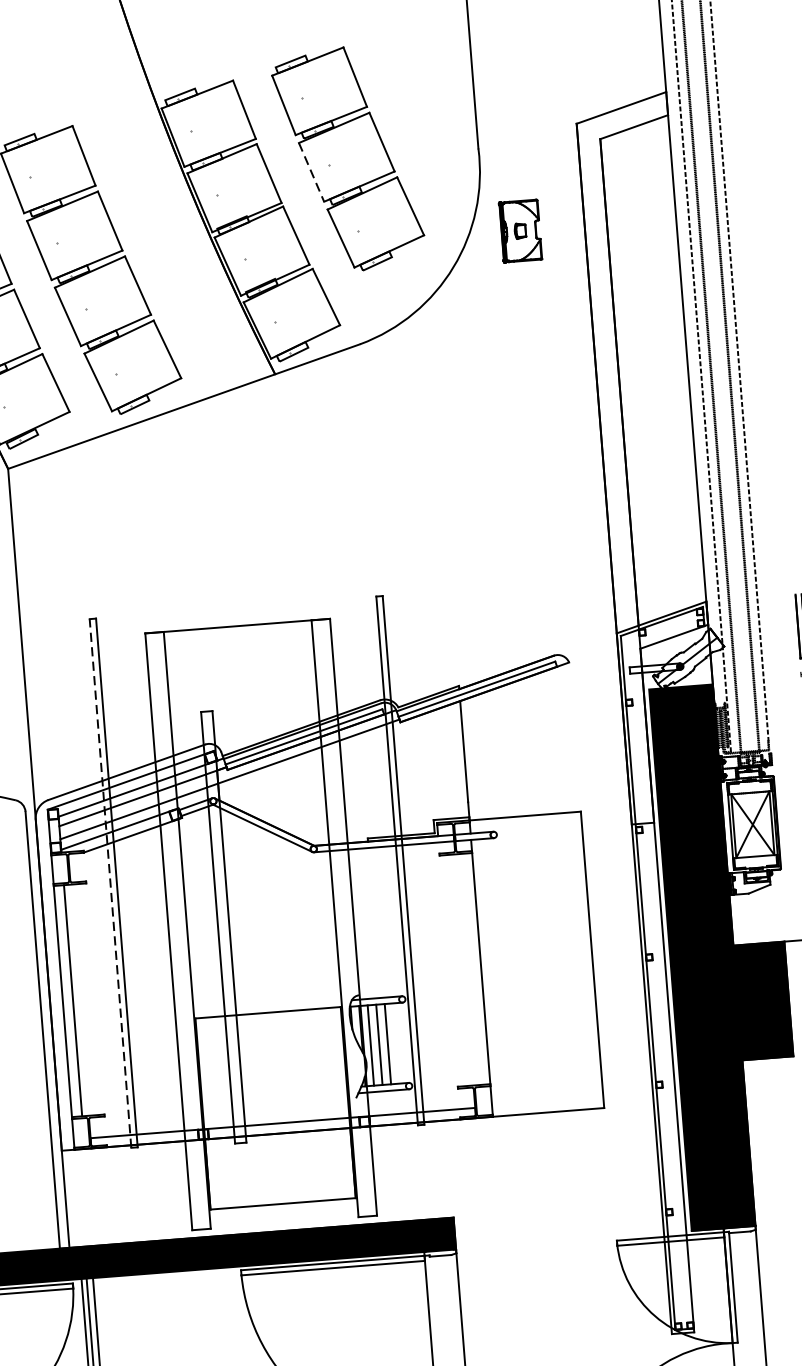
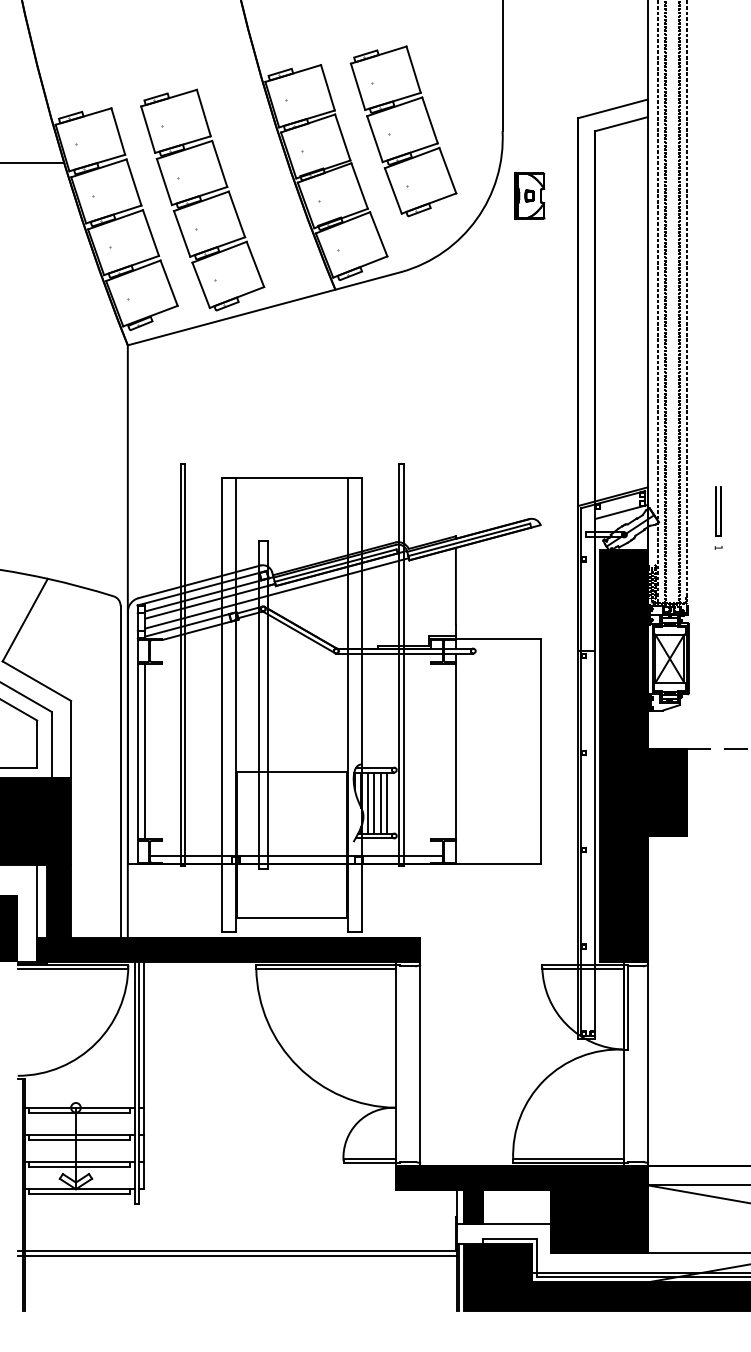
line: (312, 172) -> (375, 139), dashed -> solid
line: (110, 882) -> (180, 664), dashed -> solid
line: (396, 1042) -> (387, 802), added

